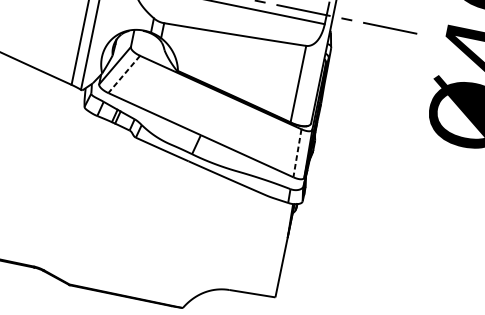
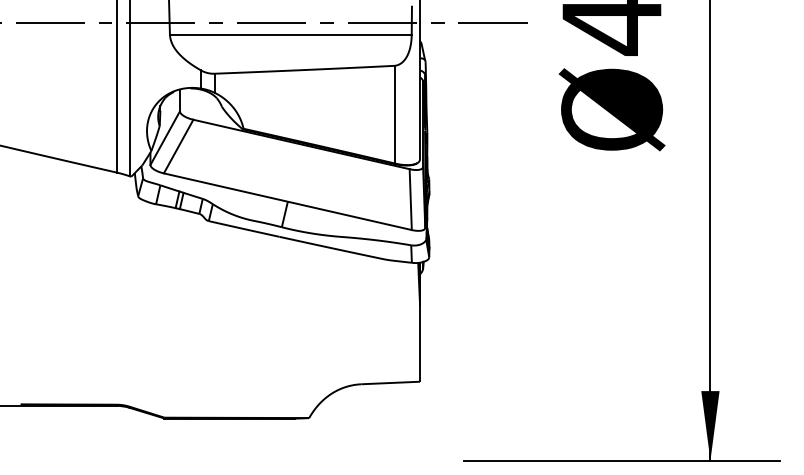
line: (124, 74) -> (178, 146), dashed -> solid
line: (297, 153) -> (410, 200), dashed -> solid

